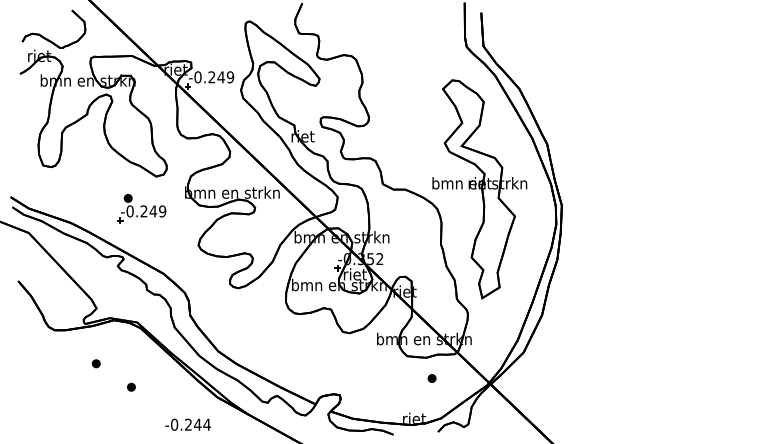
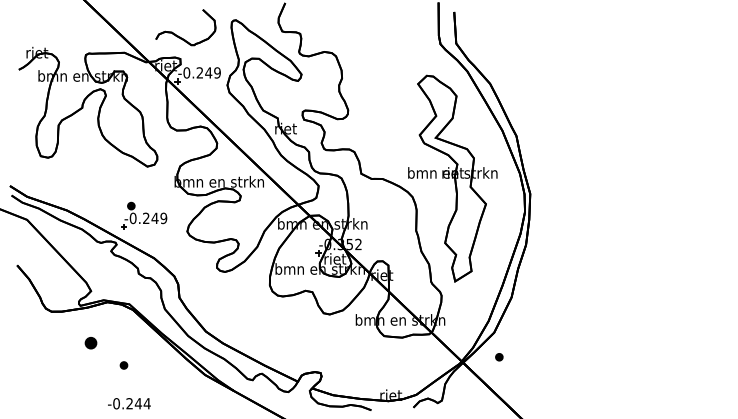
part: (47, 38) -> (179, 36), moved
part: (141, 208) -> (143, 215), moved
part: (95, 363) -> (90, 343), size x1.6
part: (431, 378) -> (498, 357), moved
text: (187, 424) -> (128, 403), moved

